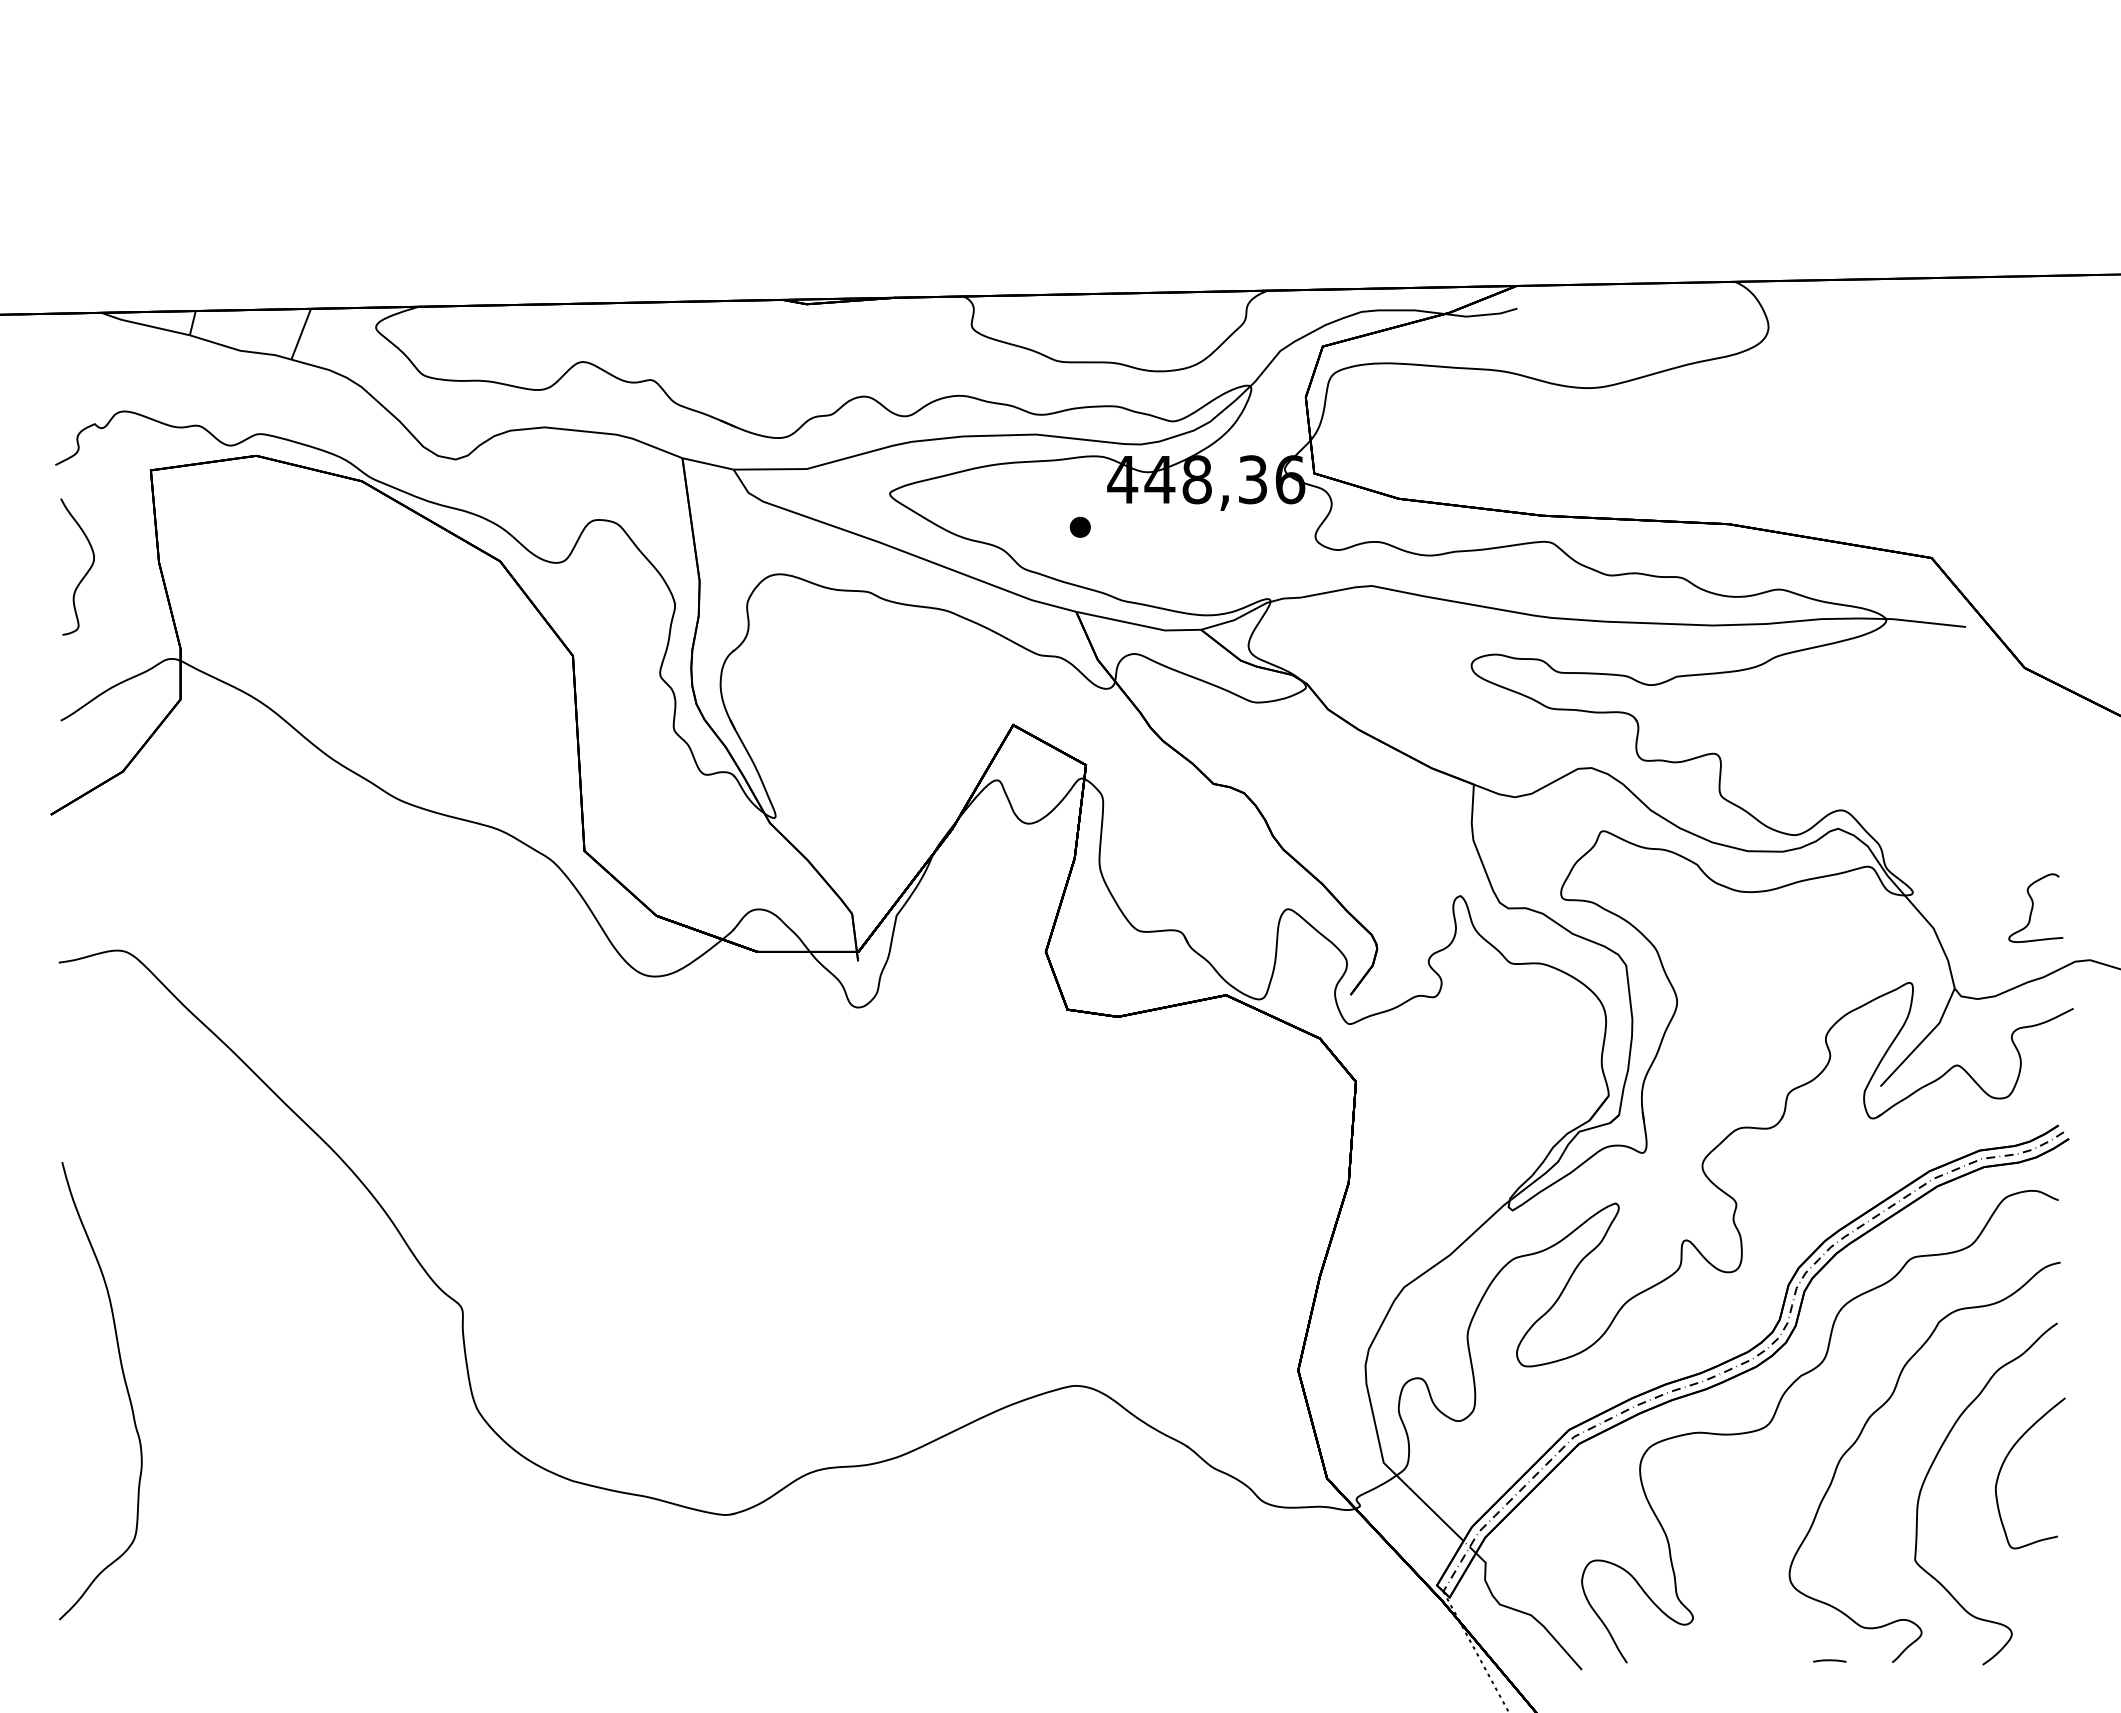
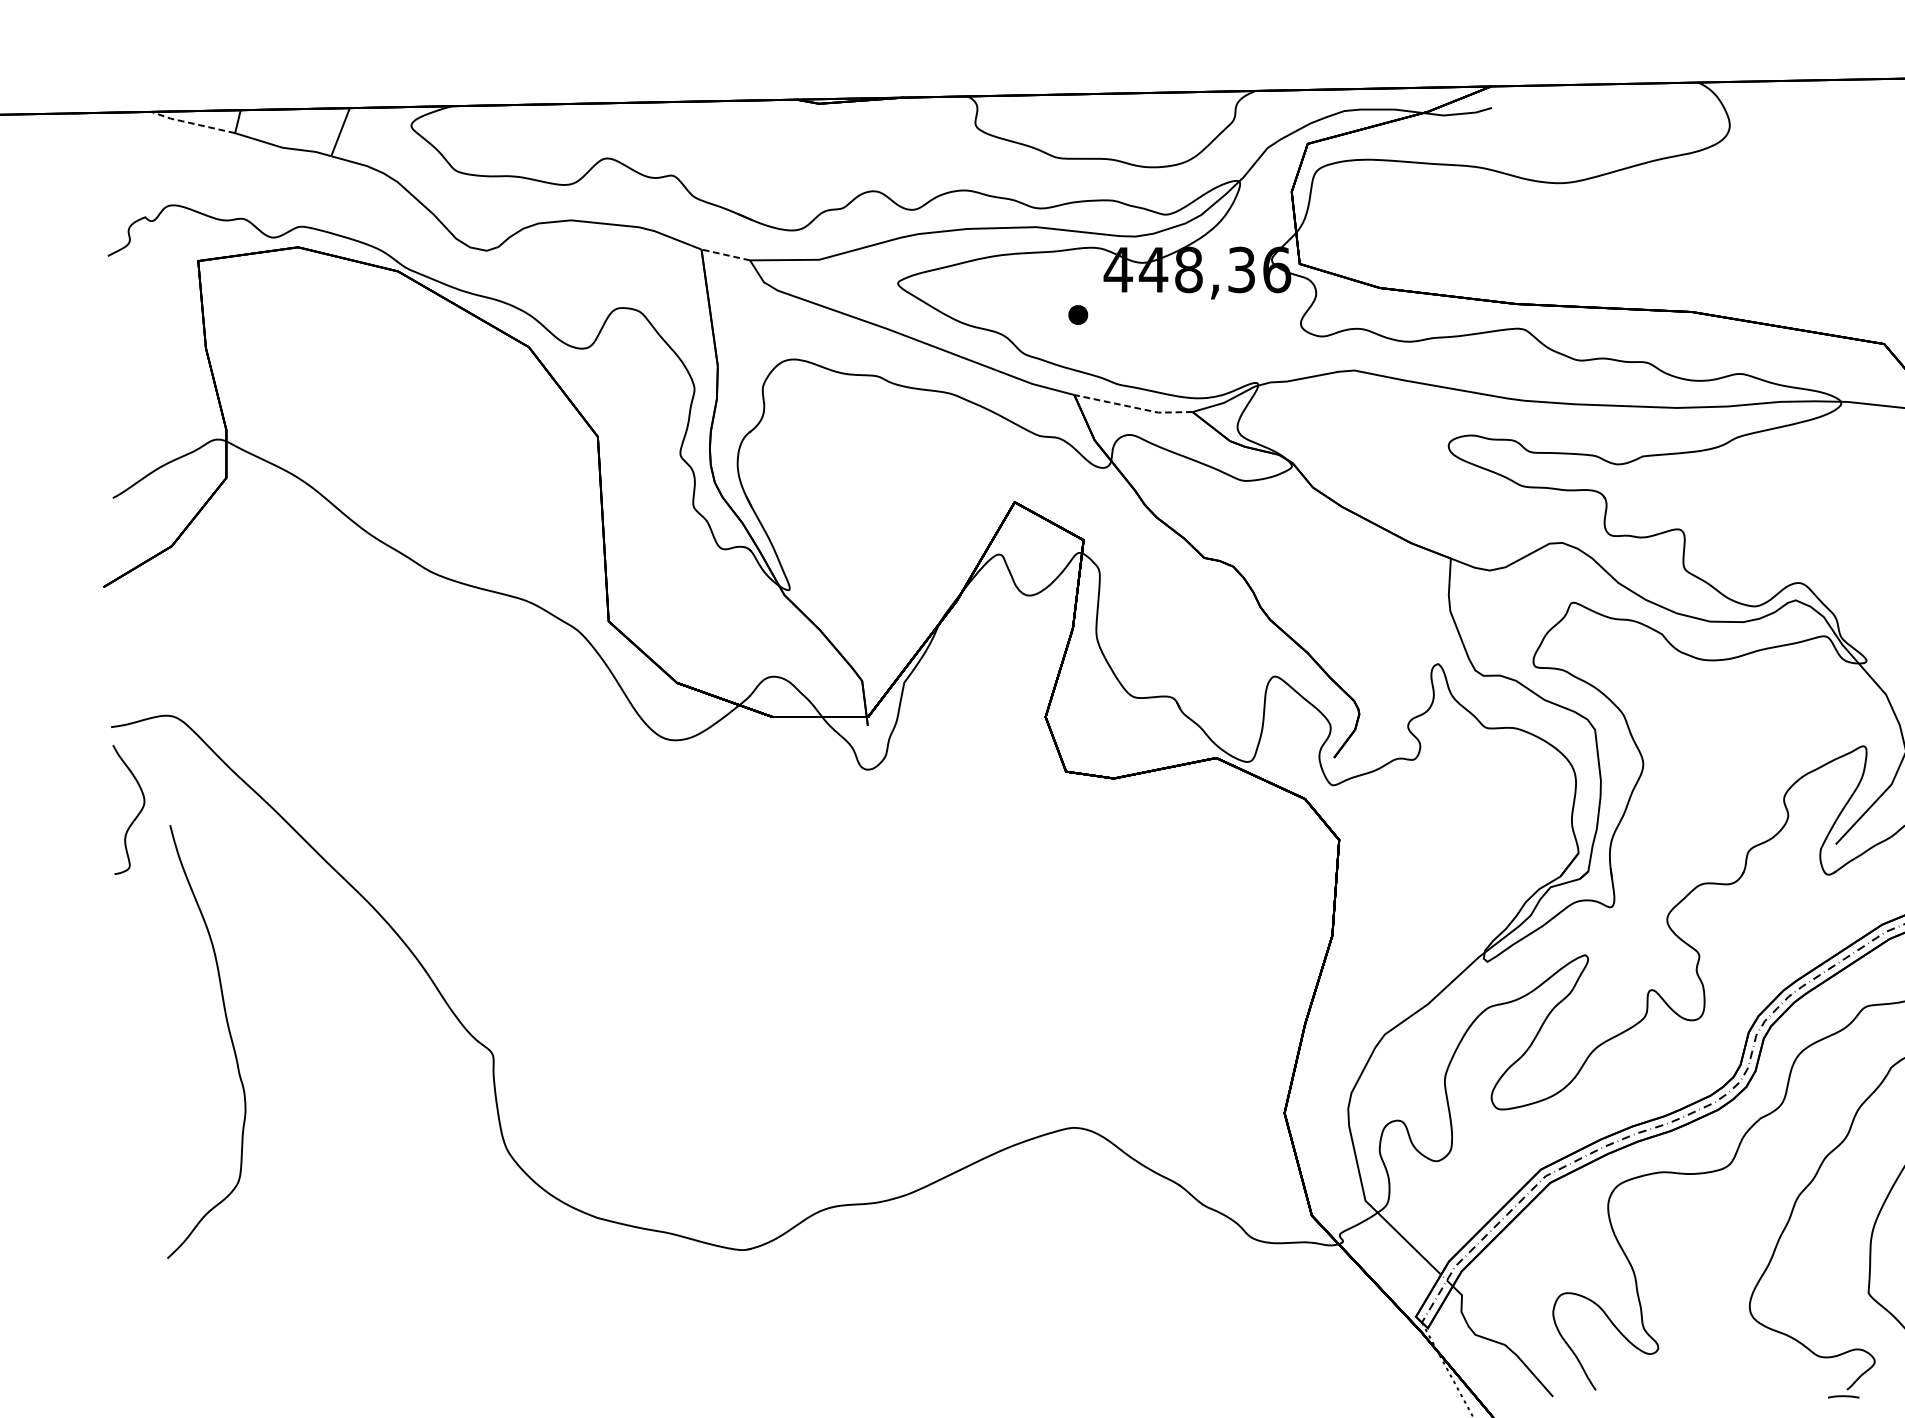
line: (144, 325) -> (192, 123), solid -> dashed
line: (707, 463) -> (725, 254), solid -> dashed
curve: (85, 573) -> (136, 816), moved
line: (1138, 624) -> (1133, 406), solid -> dashed
curve: (124, 1383) -> (229, 1034), moved
line: (1829, 1660) -> (1843, 1396), moved

